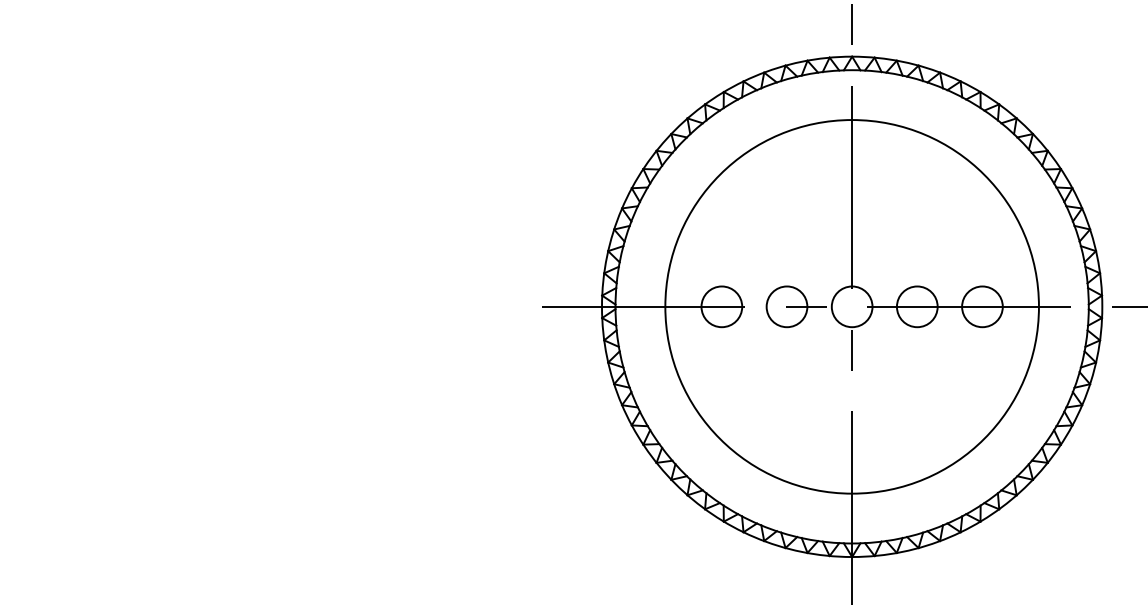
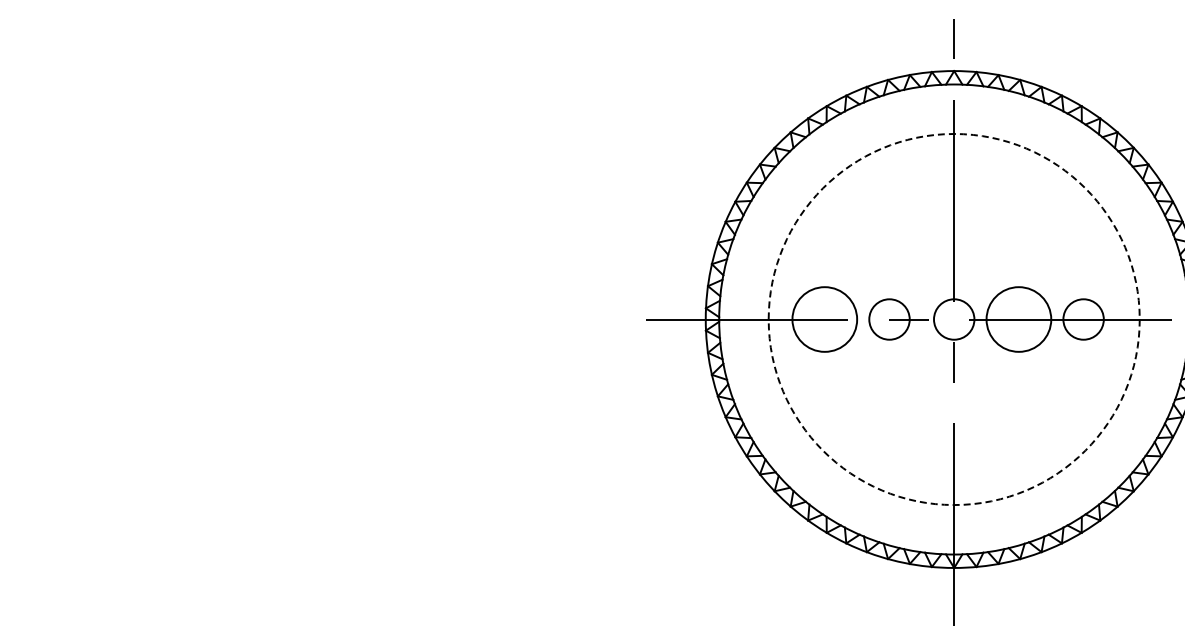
circle: (721, 306) -> (824, 319), size x1.6
circle: (851, 306) -> (953, 319), solid -> dashed
circle: (916, 306) -> (1018, 319), size x1.6

